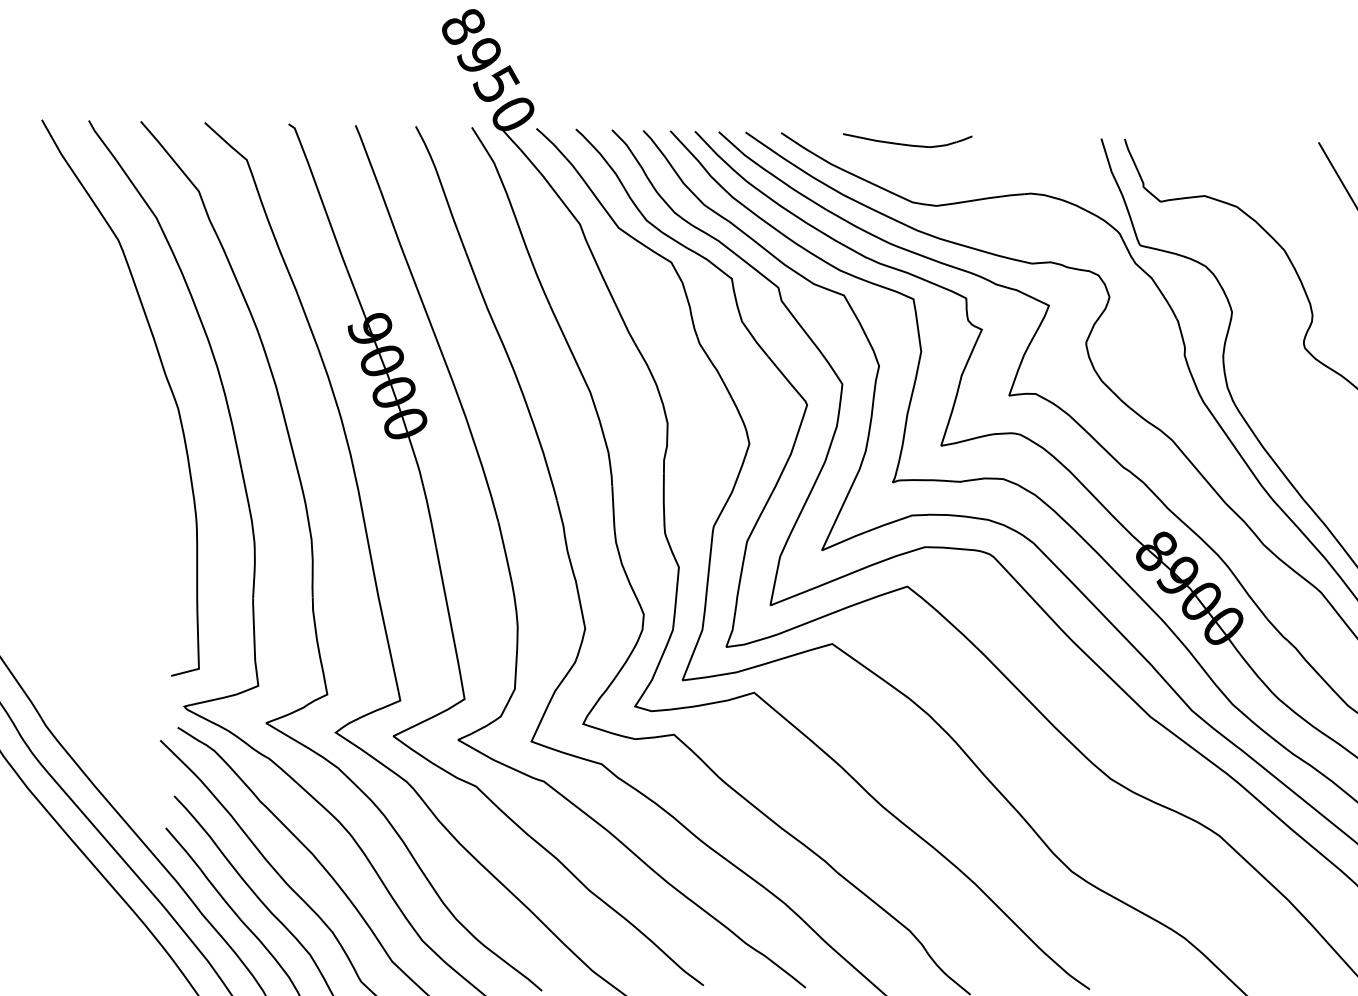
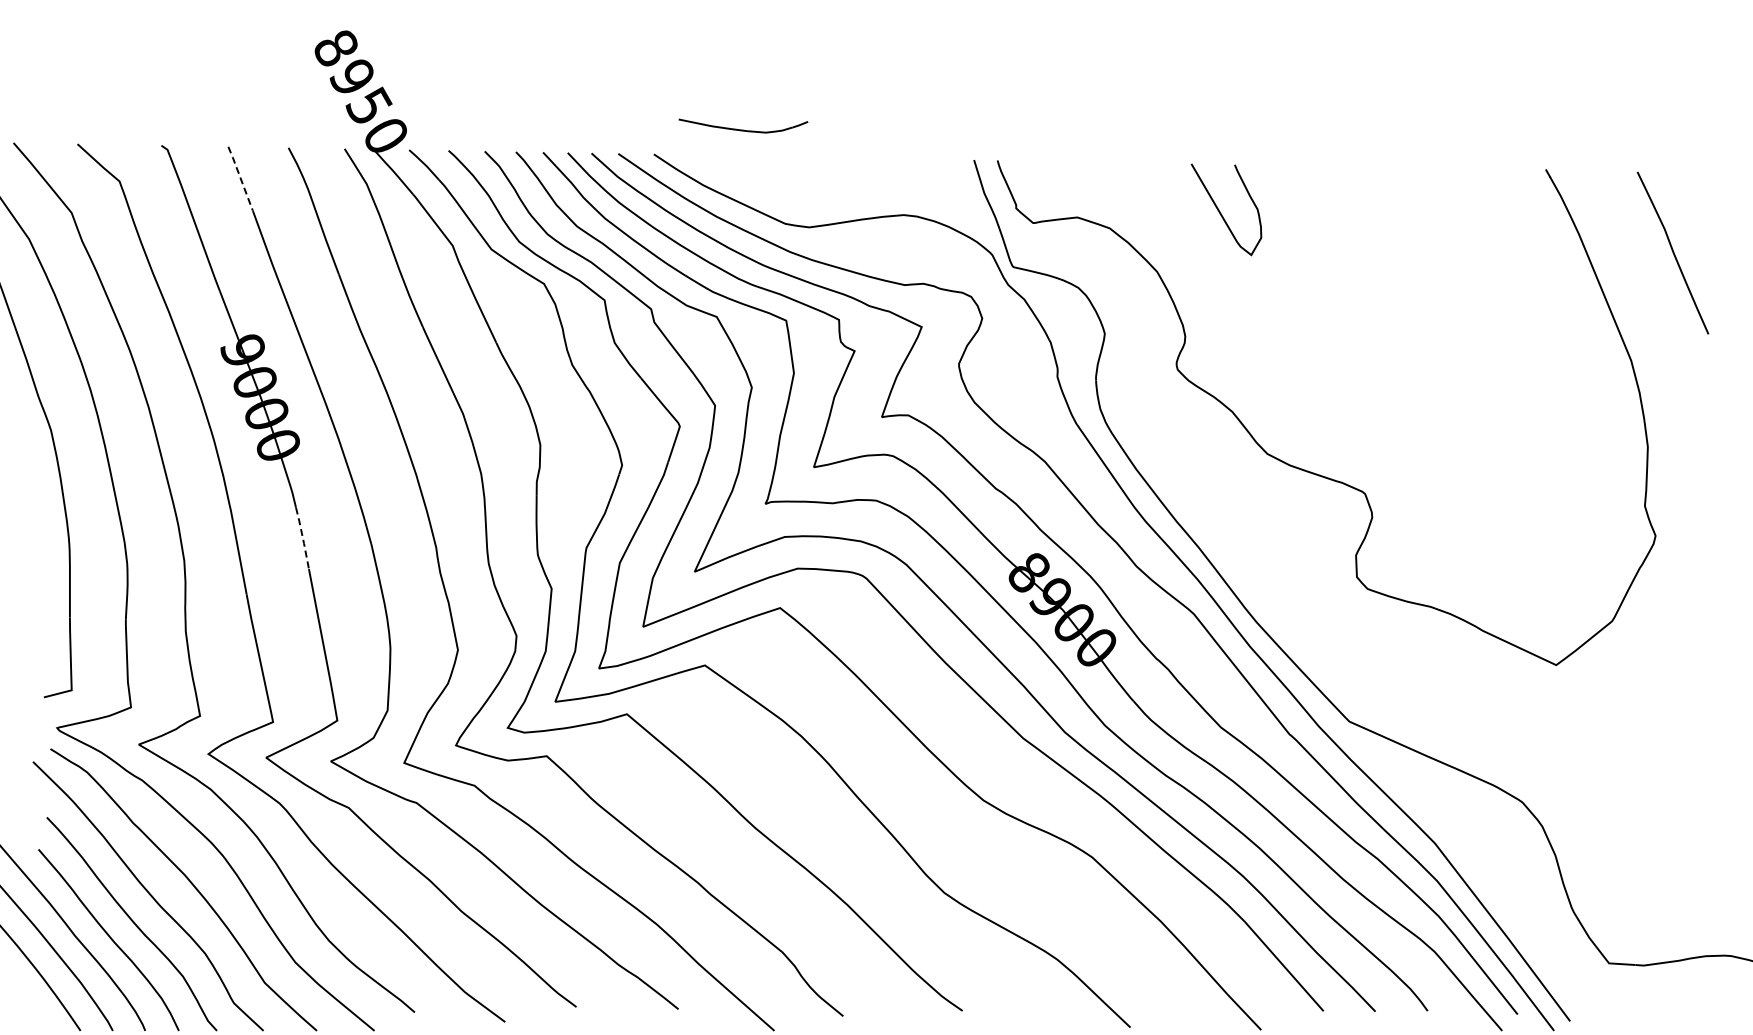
part: (907, 140) -> (743, 125), moved
line: (367, 157) -> (240, 178), solid -> dashed
line: (429, 516) -> (302, 537), solid -> dashed

